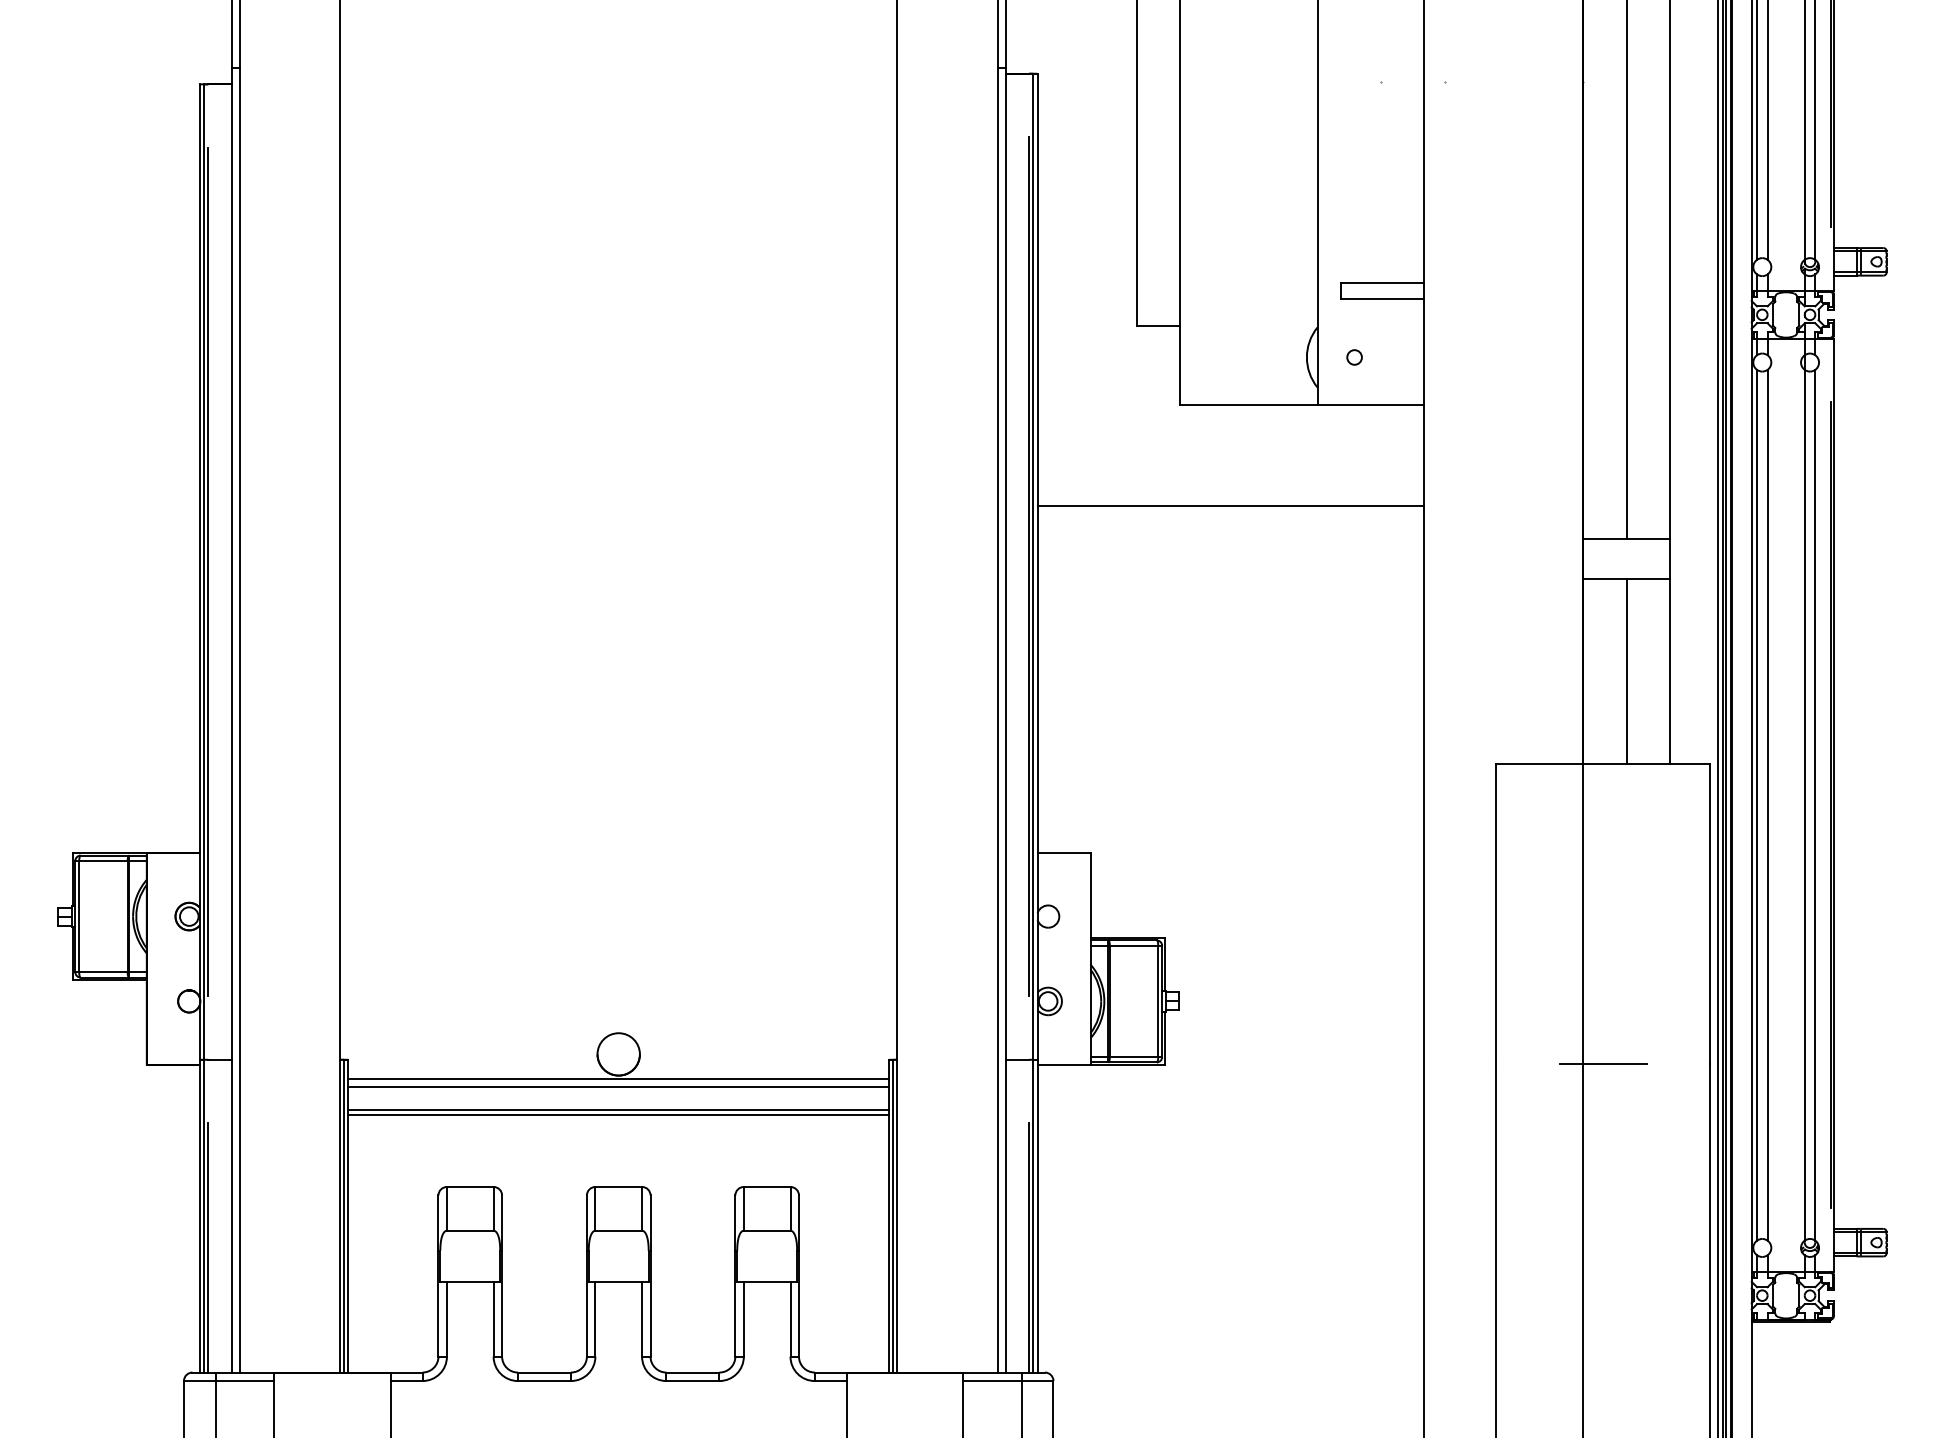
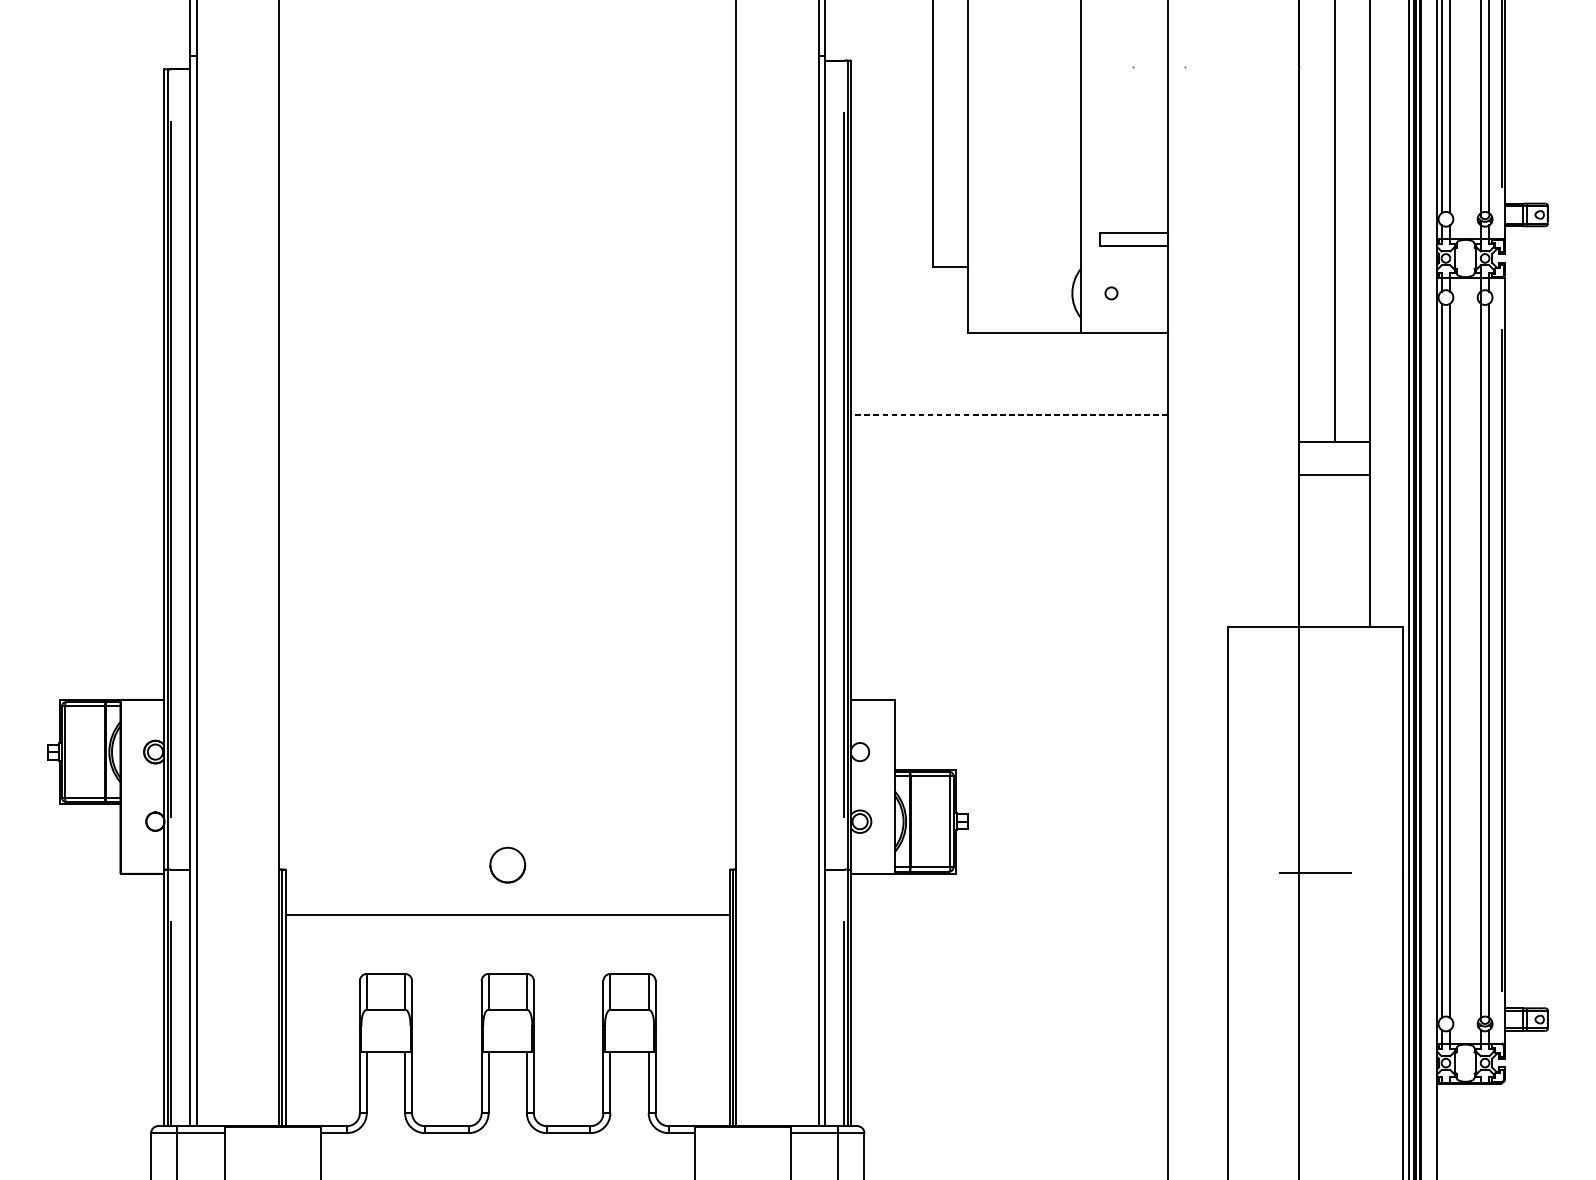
line: (1230, 505) -> (1009, 414), solid -> dashed
line: (1627, 671) -> (1335, 551), removed
line: (618, 1079) -> (507, 885), removed
line: (618, 1086) -> (507, 891), removed
line: (618, 1110) -> (507, 911), removed

